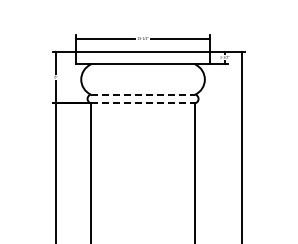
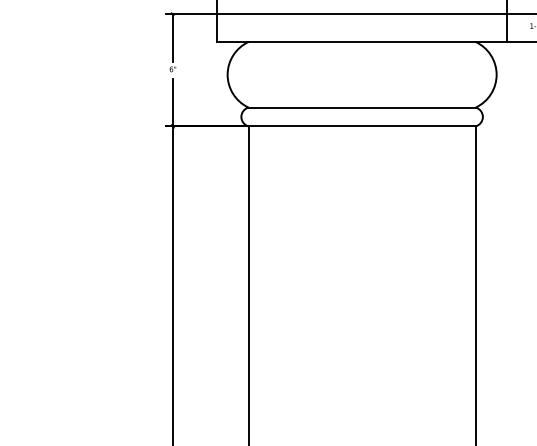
line: (143, 94) -> (363, 107), dashed -> solid
line: (143, 103) -> (363, 126), dashed -> solid

